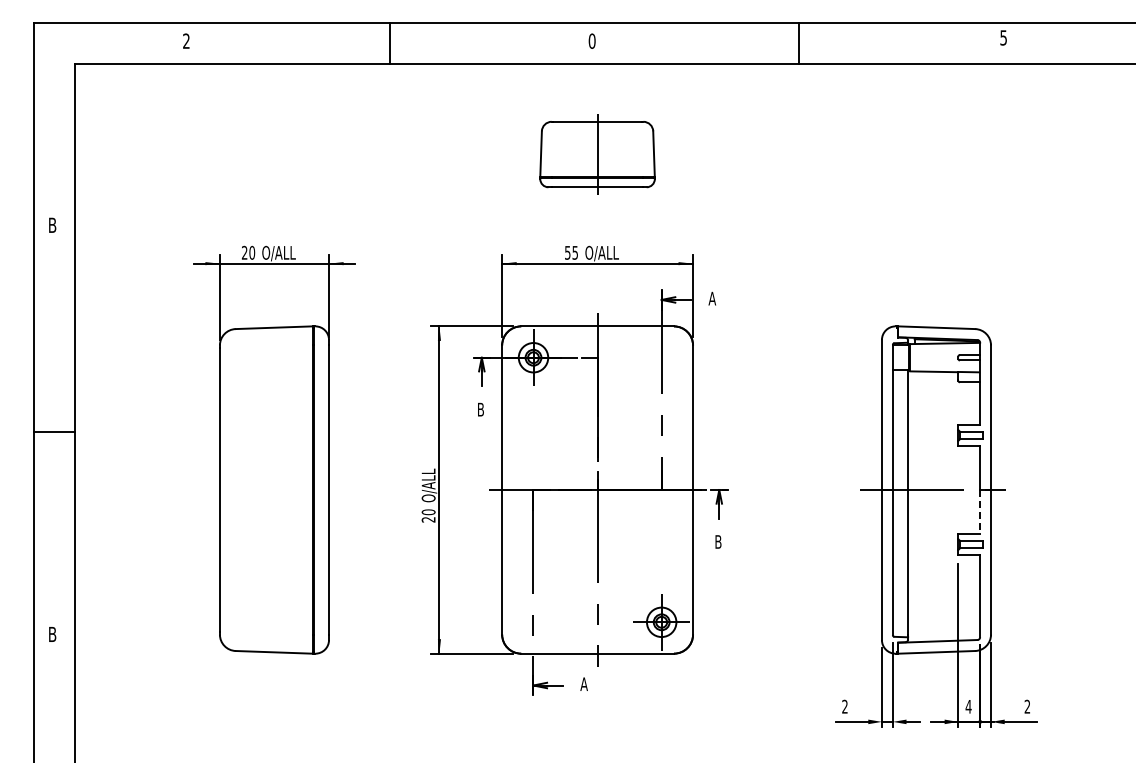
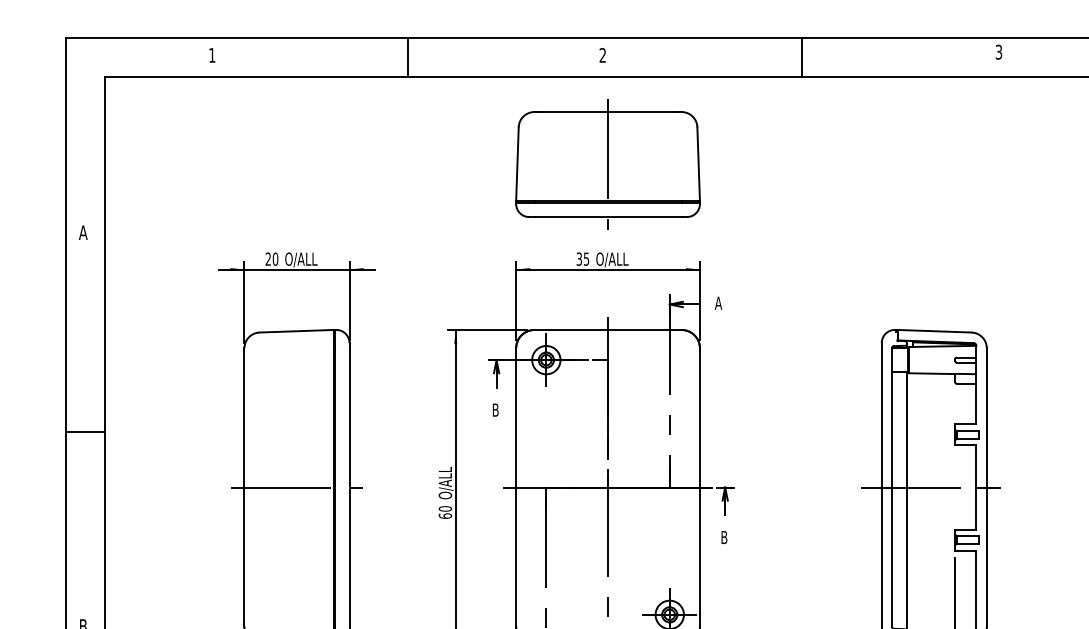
text: (1003, 37) -> (998, 51), 5 -> 3
text: (186, 40) -> (212, 54), 2 -> 1
text: (591, 40) -> (602, 54), 0 -> 2
part: (597, 154) -> (607, 164), size x1.67
text: (52, 224) -> (83, 231), B -> A
text: (567, 251) -> (579, 257), 55 -> 35
line: (274, 490) -> (296, 487), added
line: (980, 511) -> (976, 508), dashed -> solid
text: (428, 519) -> (445, 515), 20 -> 60

